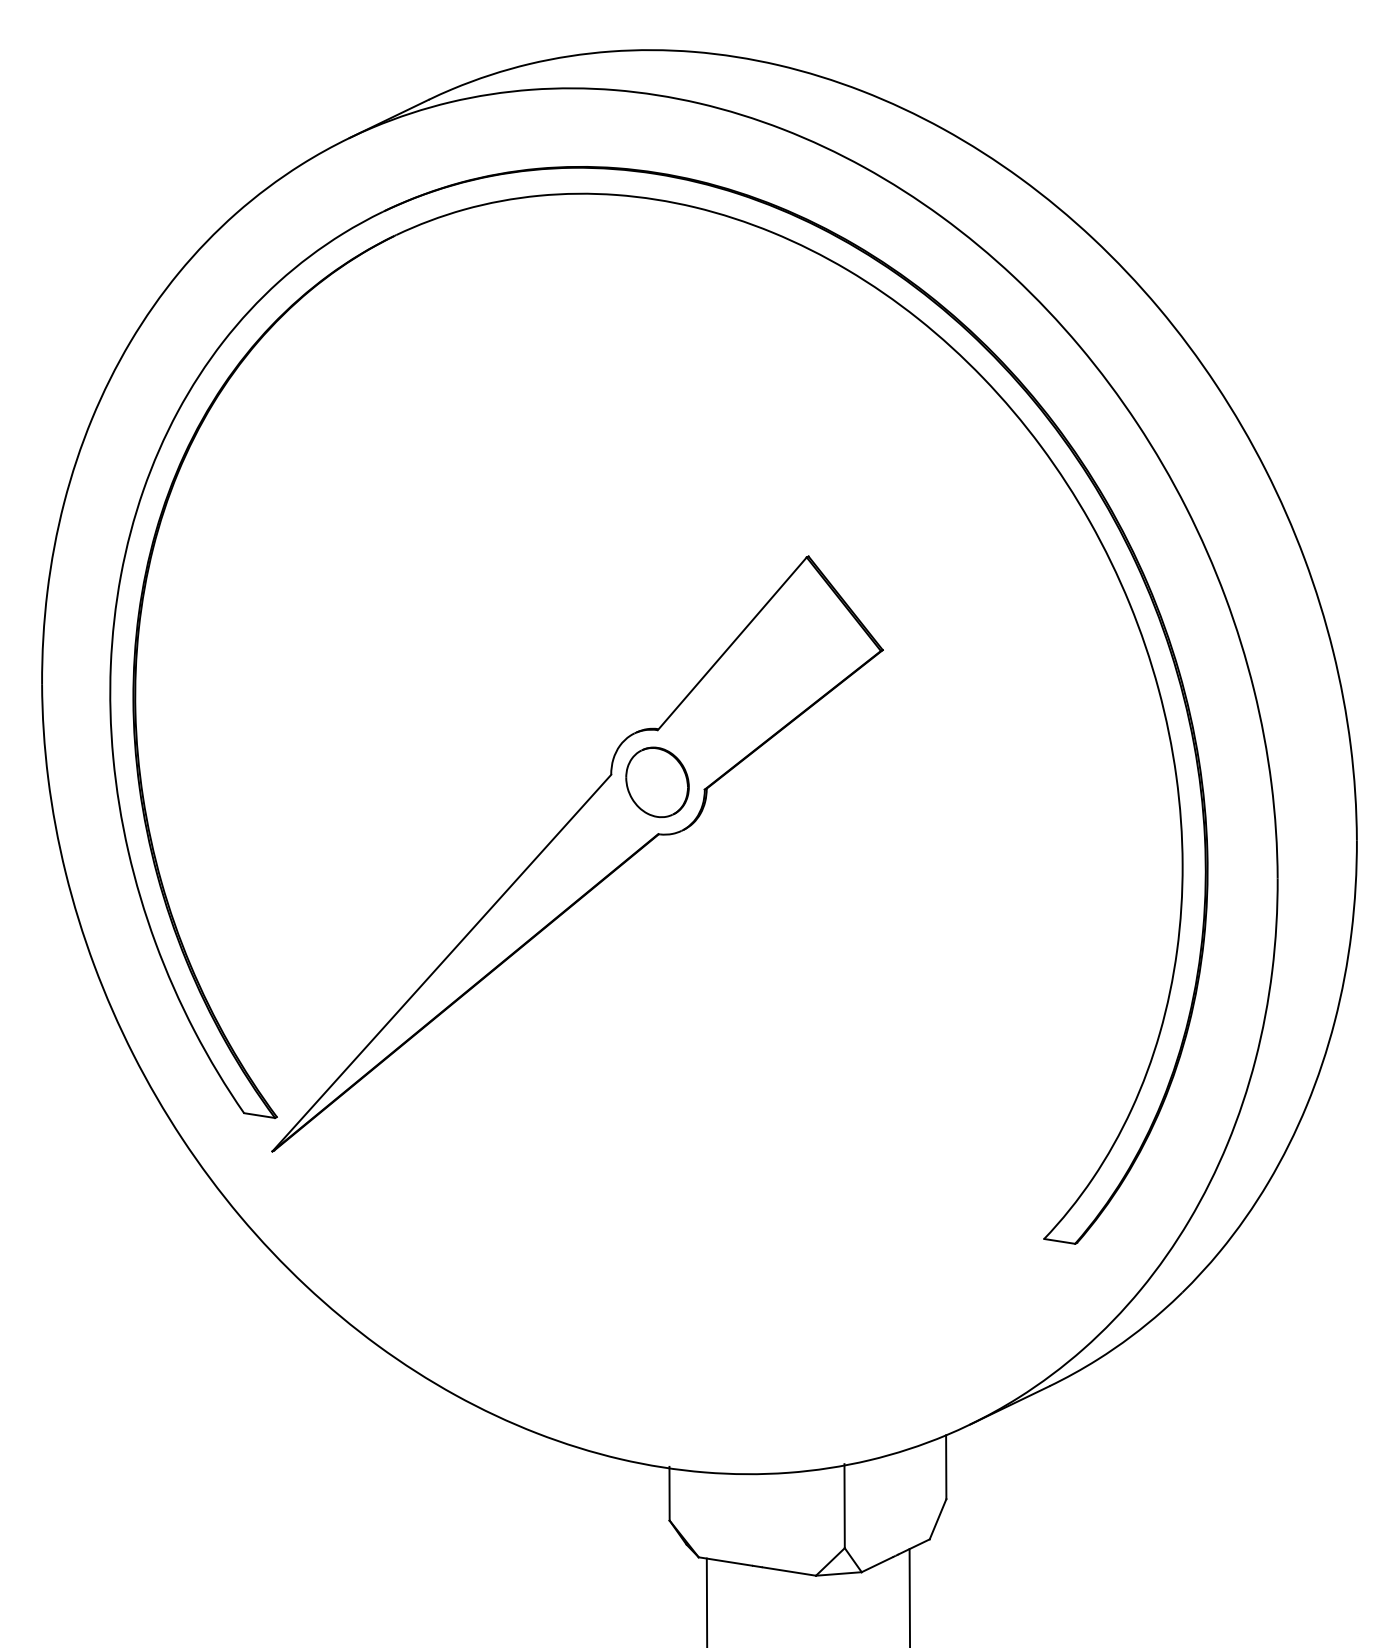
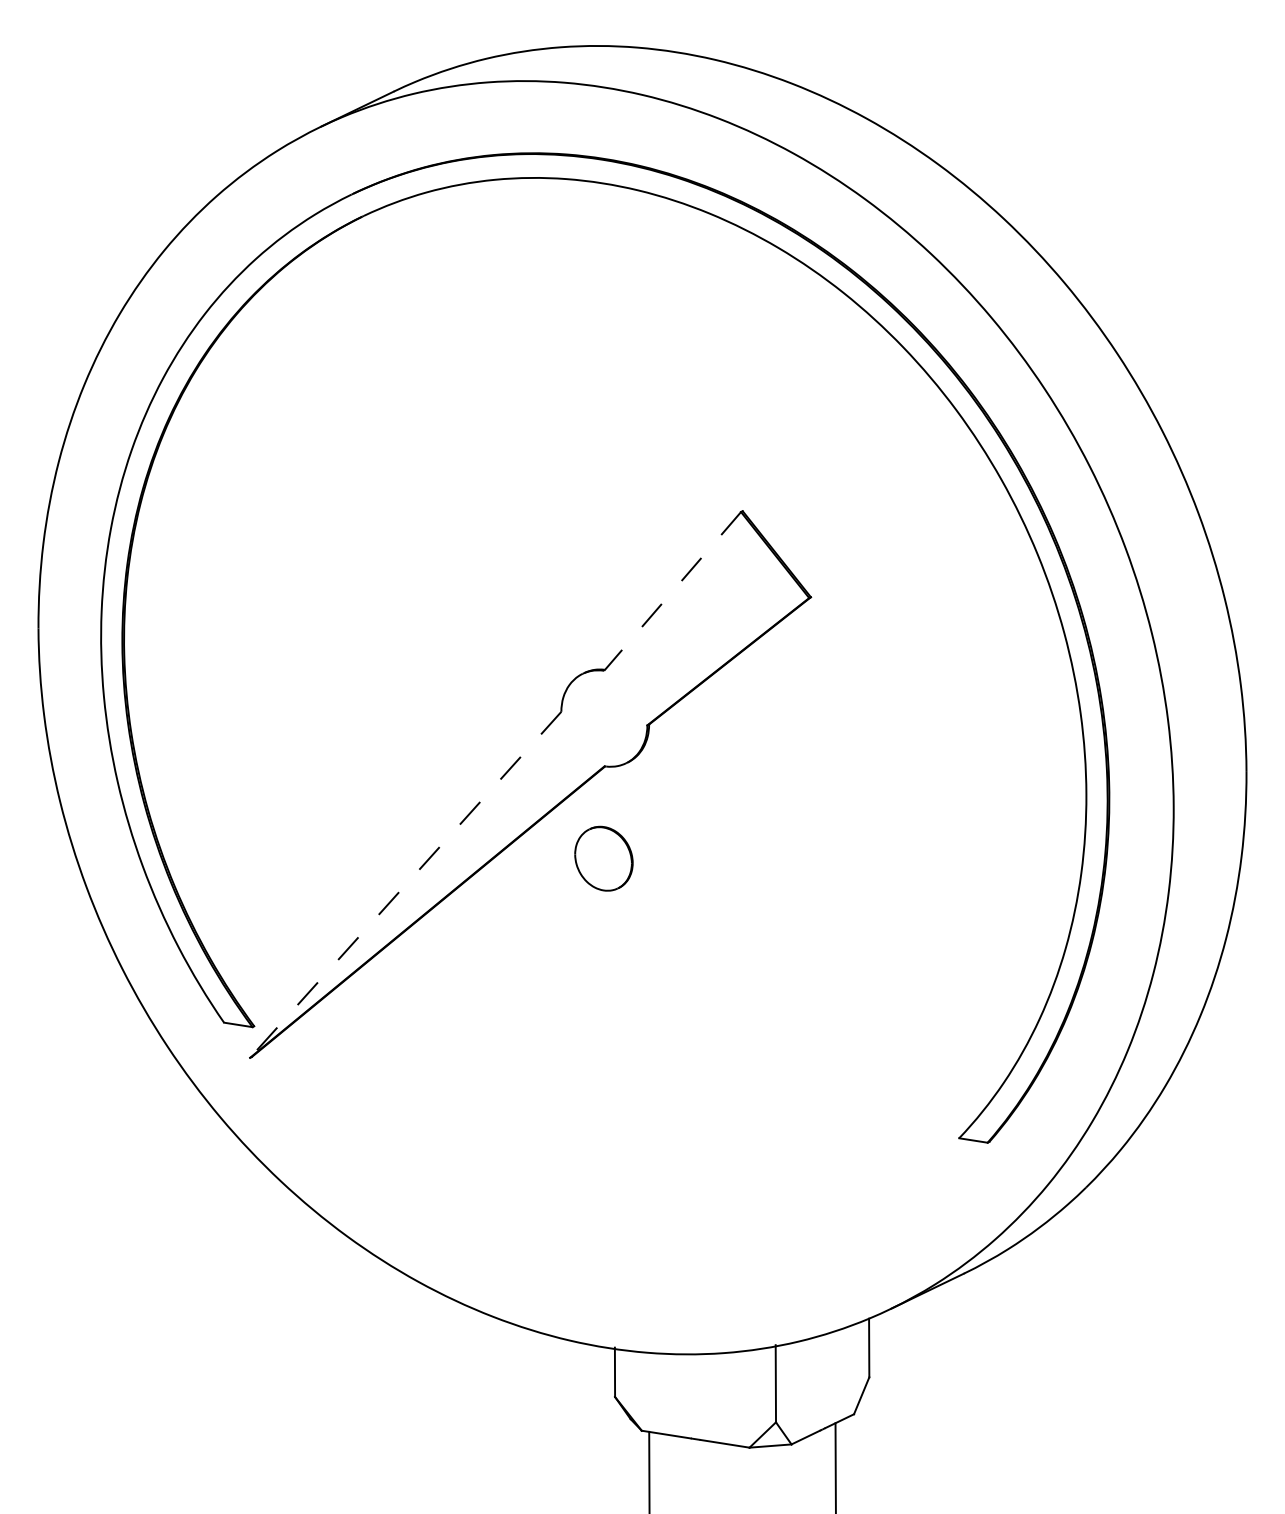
line: (732, 643) -> (672, 591), solid -> dashed
part: (657, 782) -> (603, 858), moved
line: (441, 962) -> (405, 884), solid -> dashed

